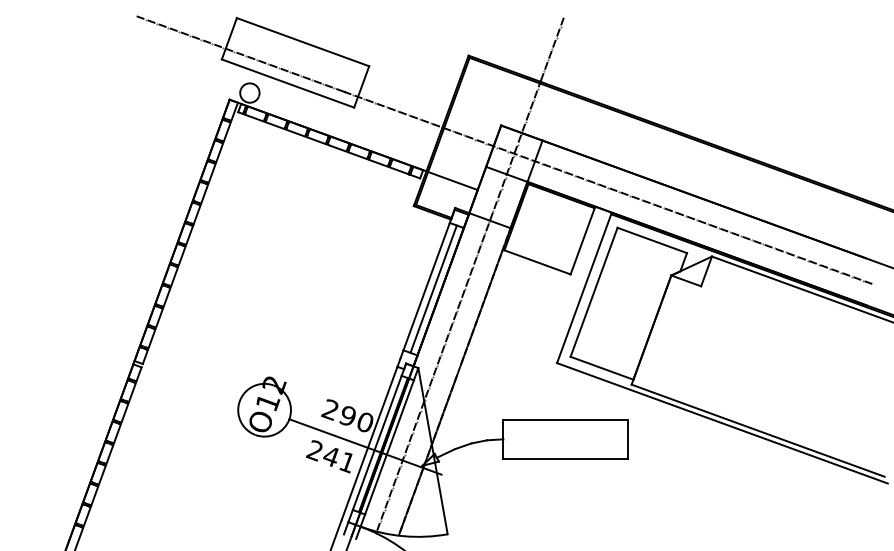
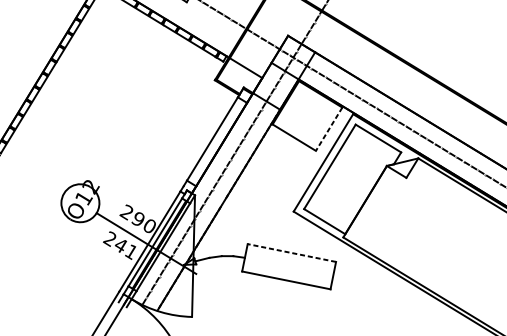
line: (582, 241) -> (329, 129), solid -> dashed
line: (433, 288) -> (217, 141), removed
line: (565, 419) -> (291, 252), solid -> dashed

